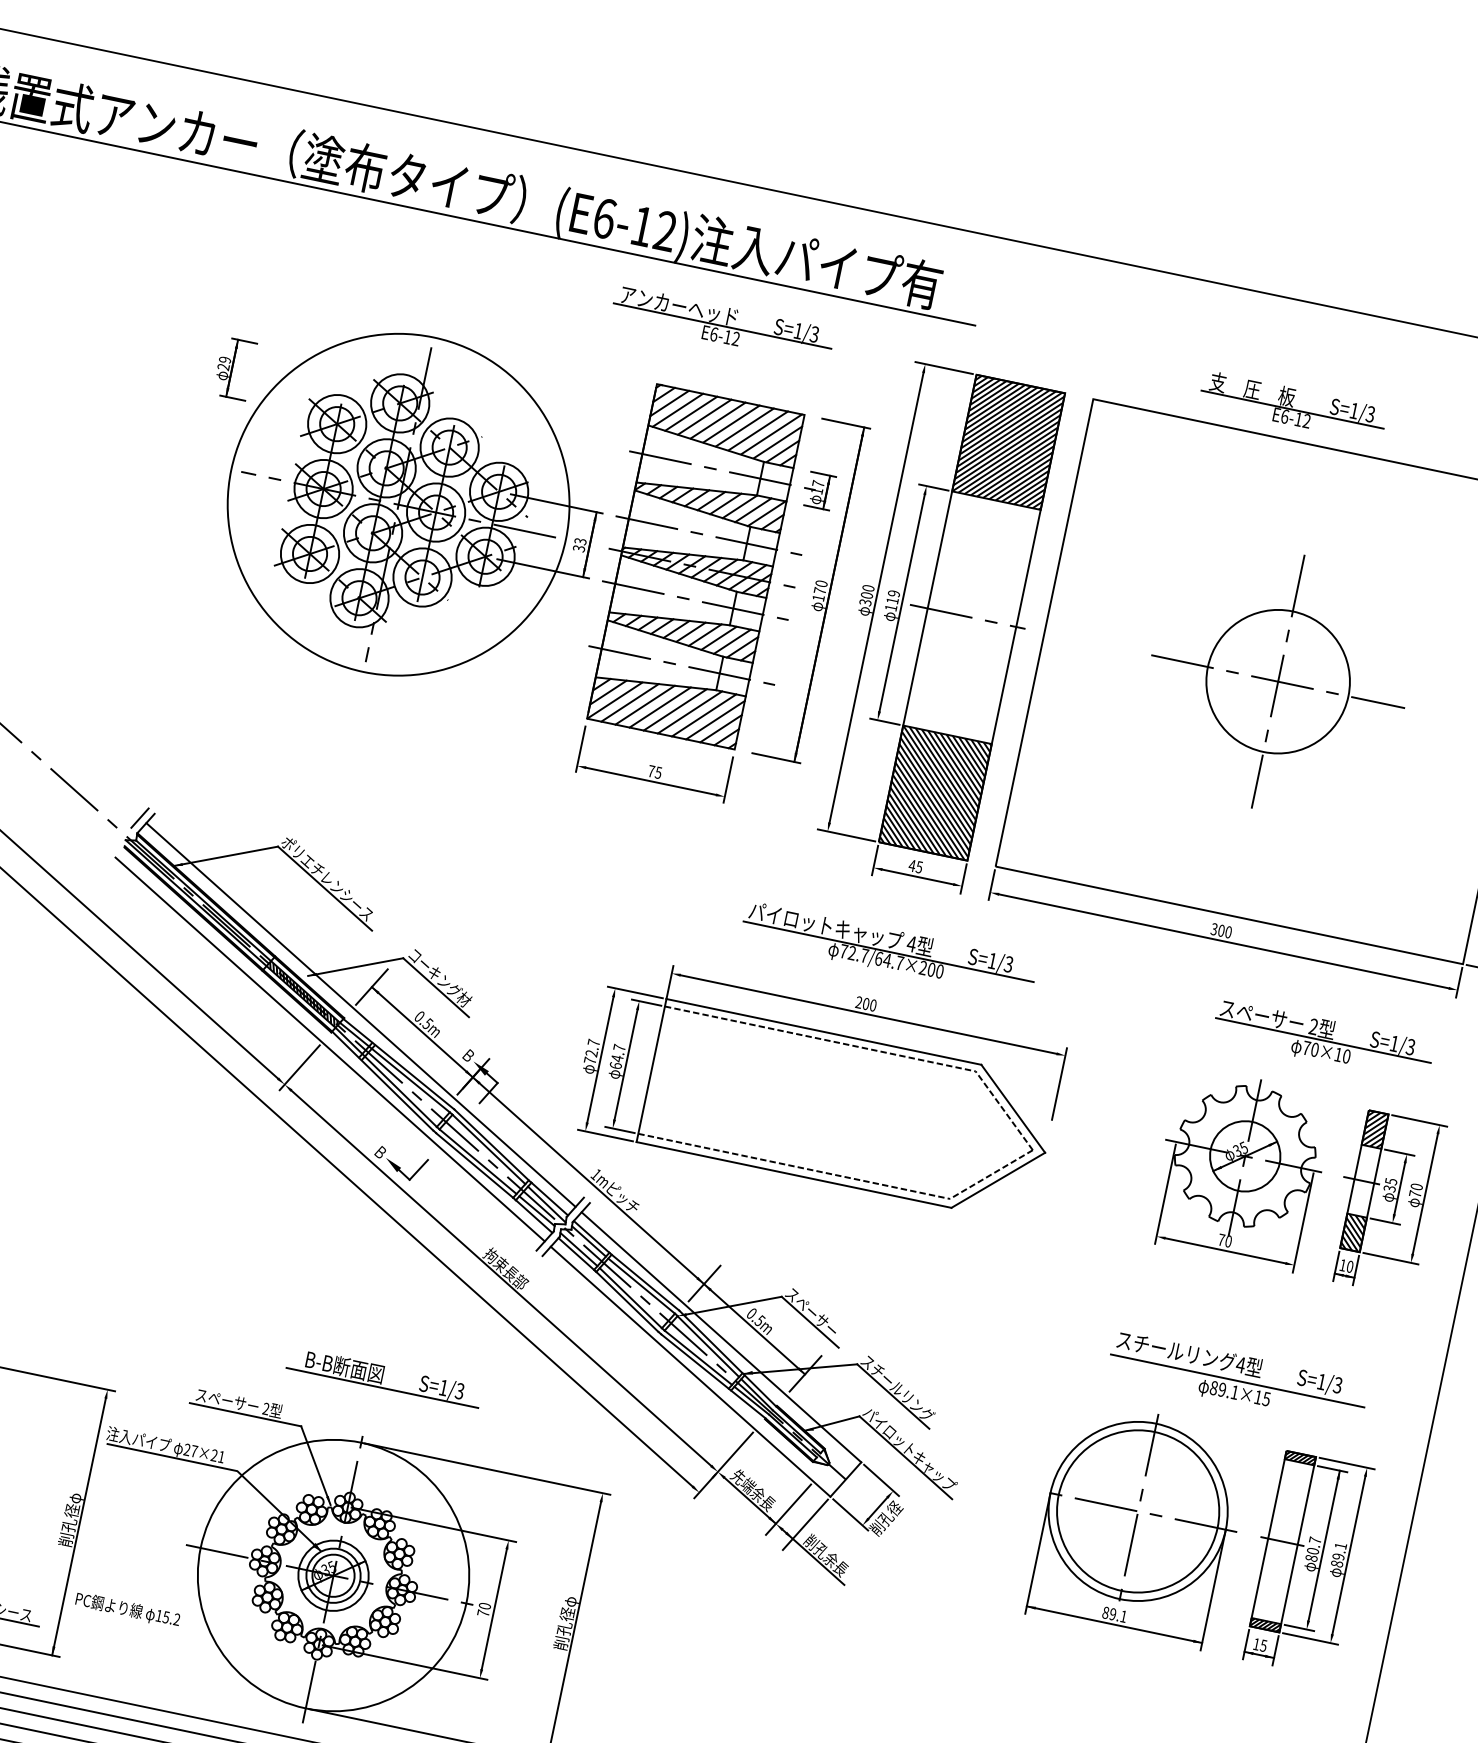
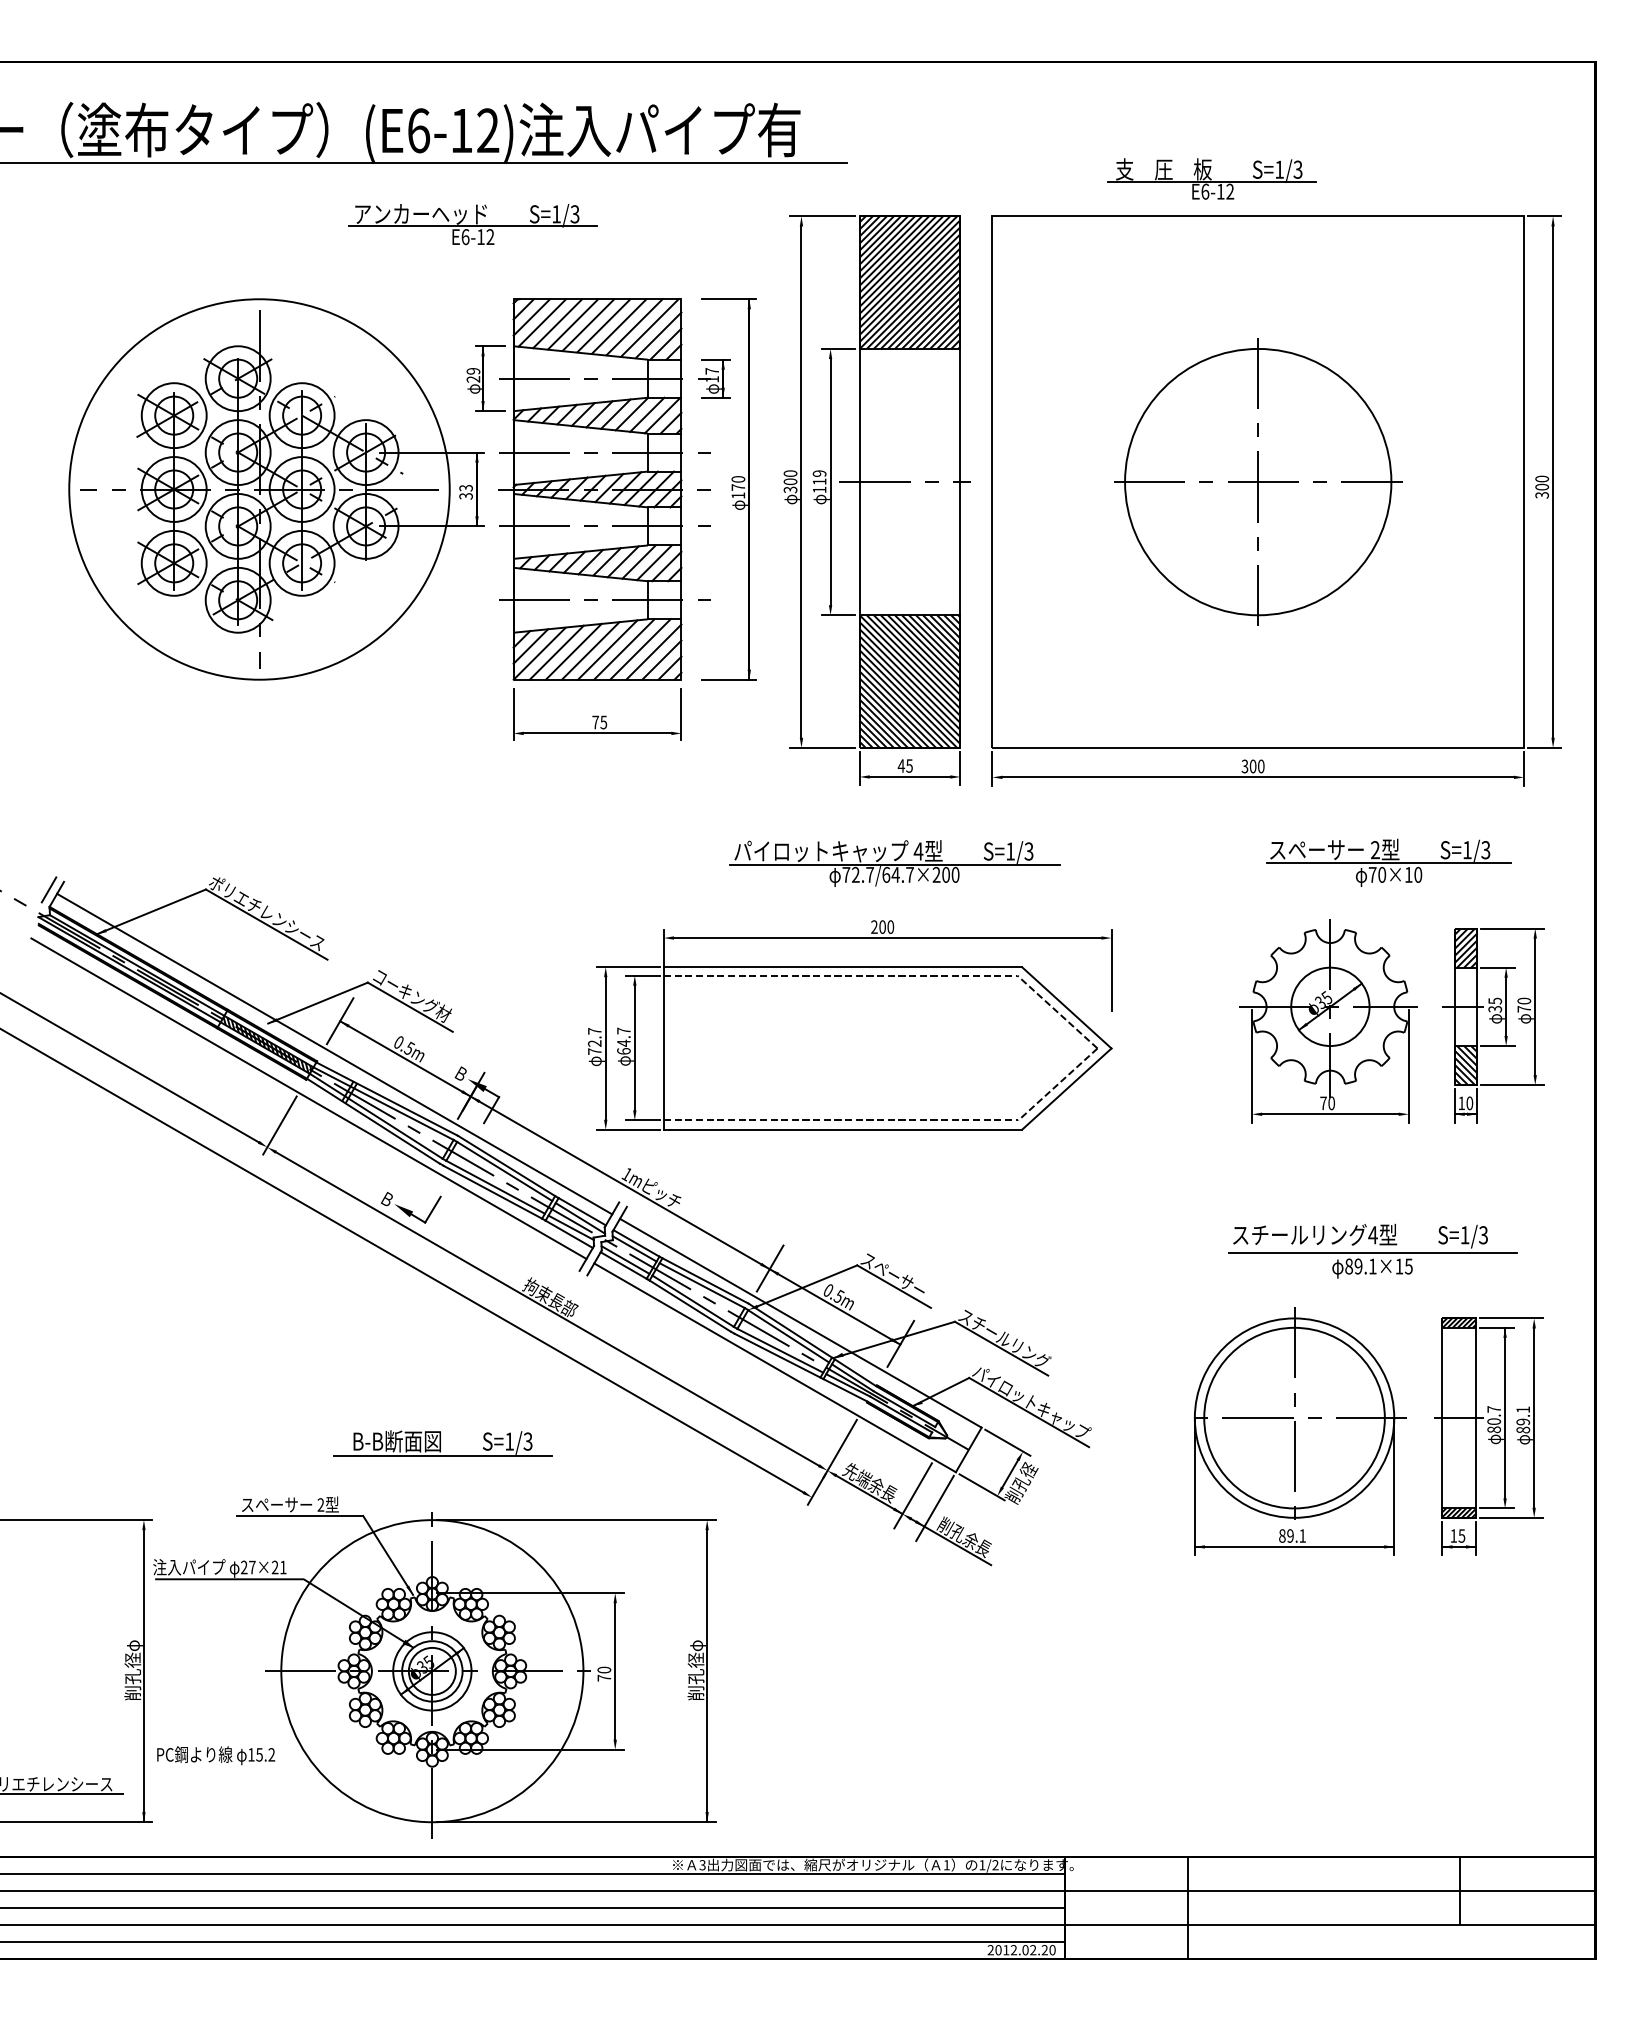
part: (722, 324) -> (472, 224), moved
part: (234, 368) -> (485, 378), moved
circle: (1278, 681) -> (1258, 481), size x1.67

